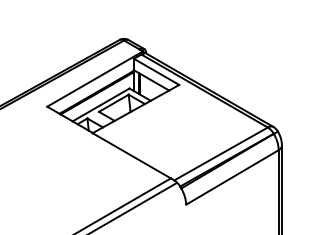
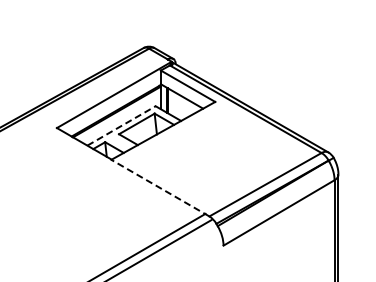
line: (101, 104) -> (121, 125), solid -> dashed
line: (133, 157) -> (160, 188), solid -> dashed

